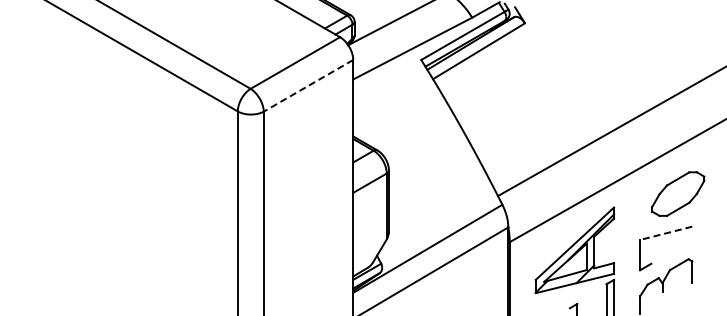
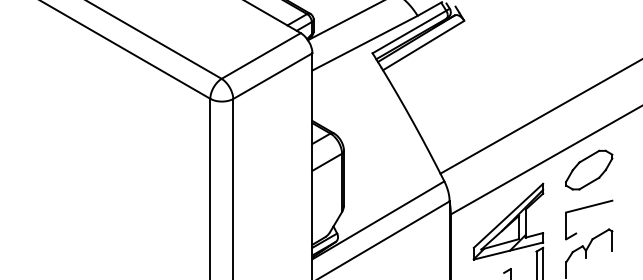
line: (308, 85) -> (272, 75), dashed -> solid
part: (678, 193) -> (589, 169), moved
line: (666, 233) -> (589, 206), dashed -> solid

